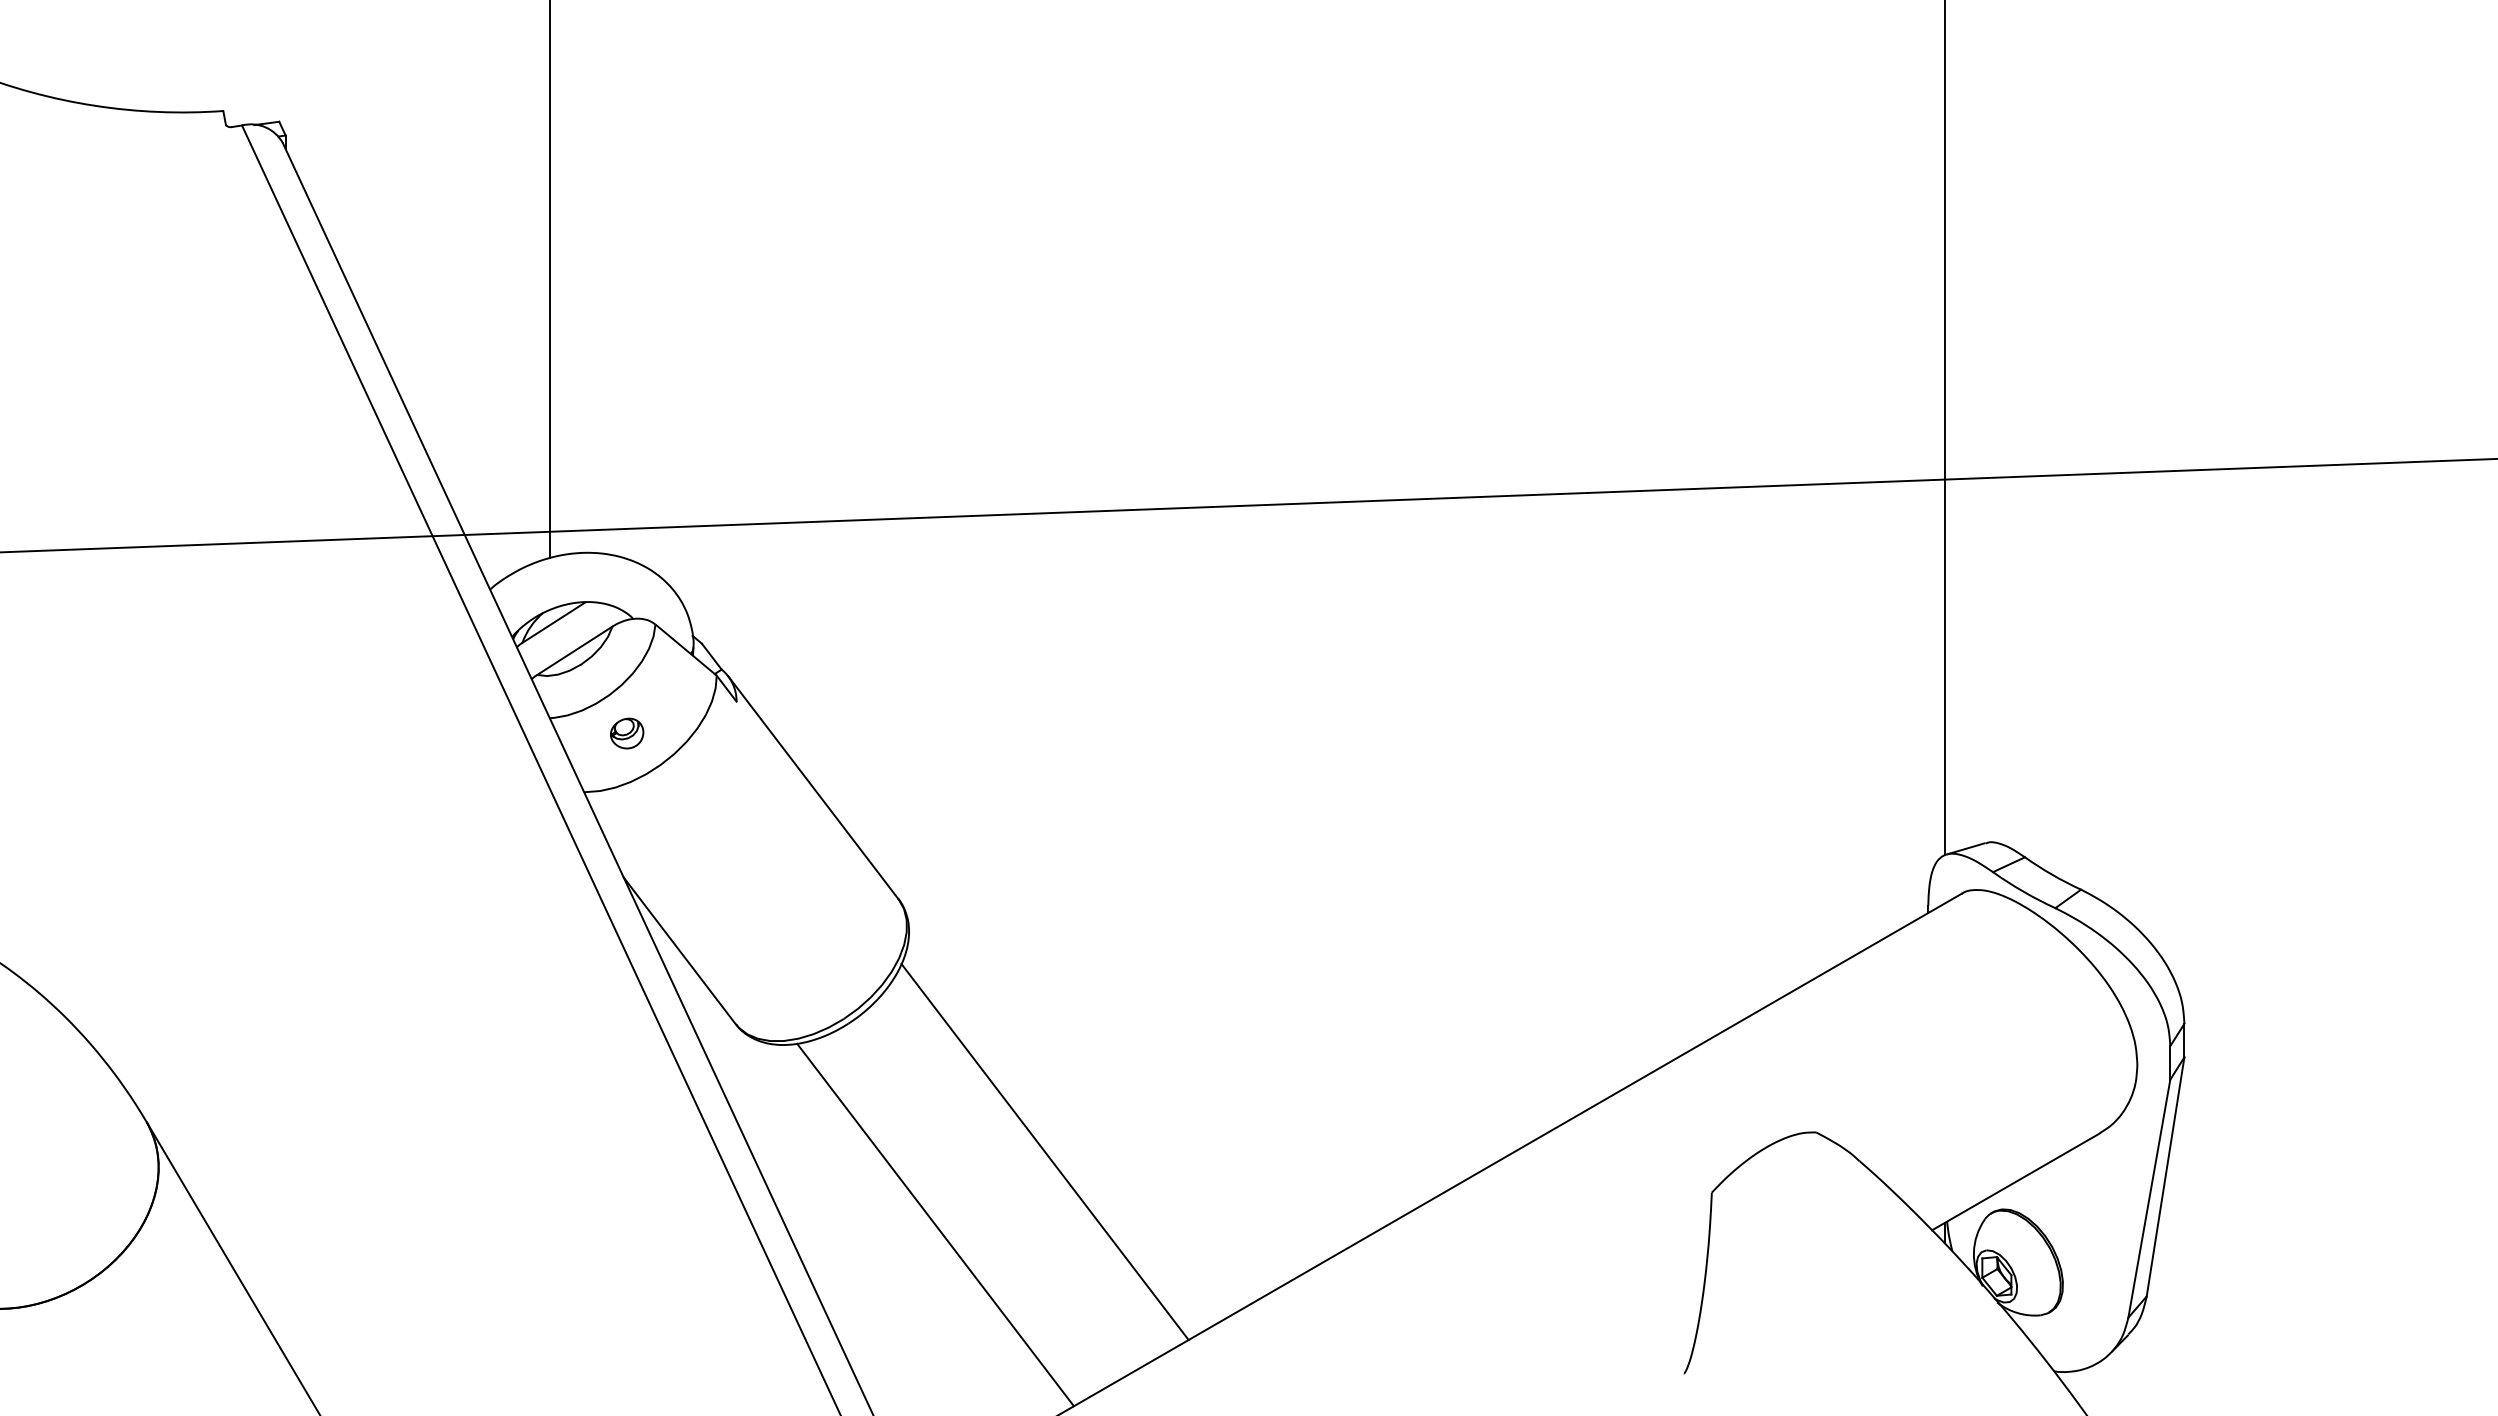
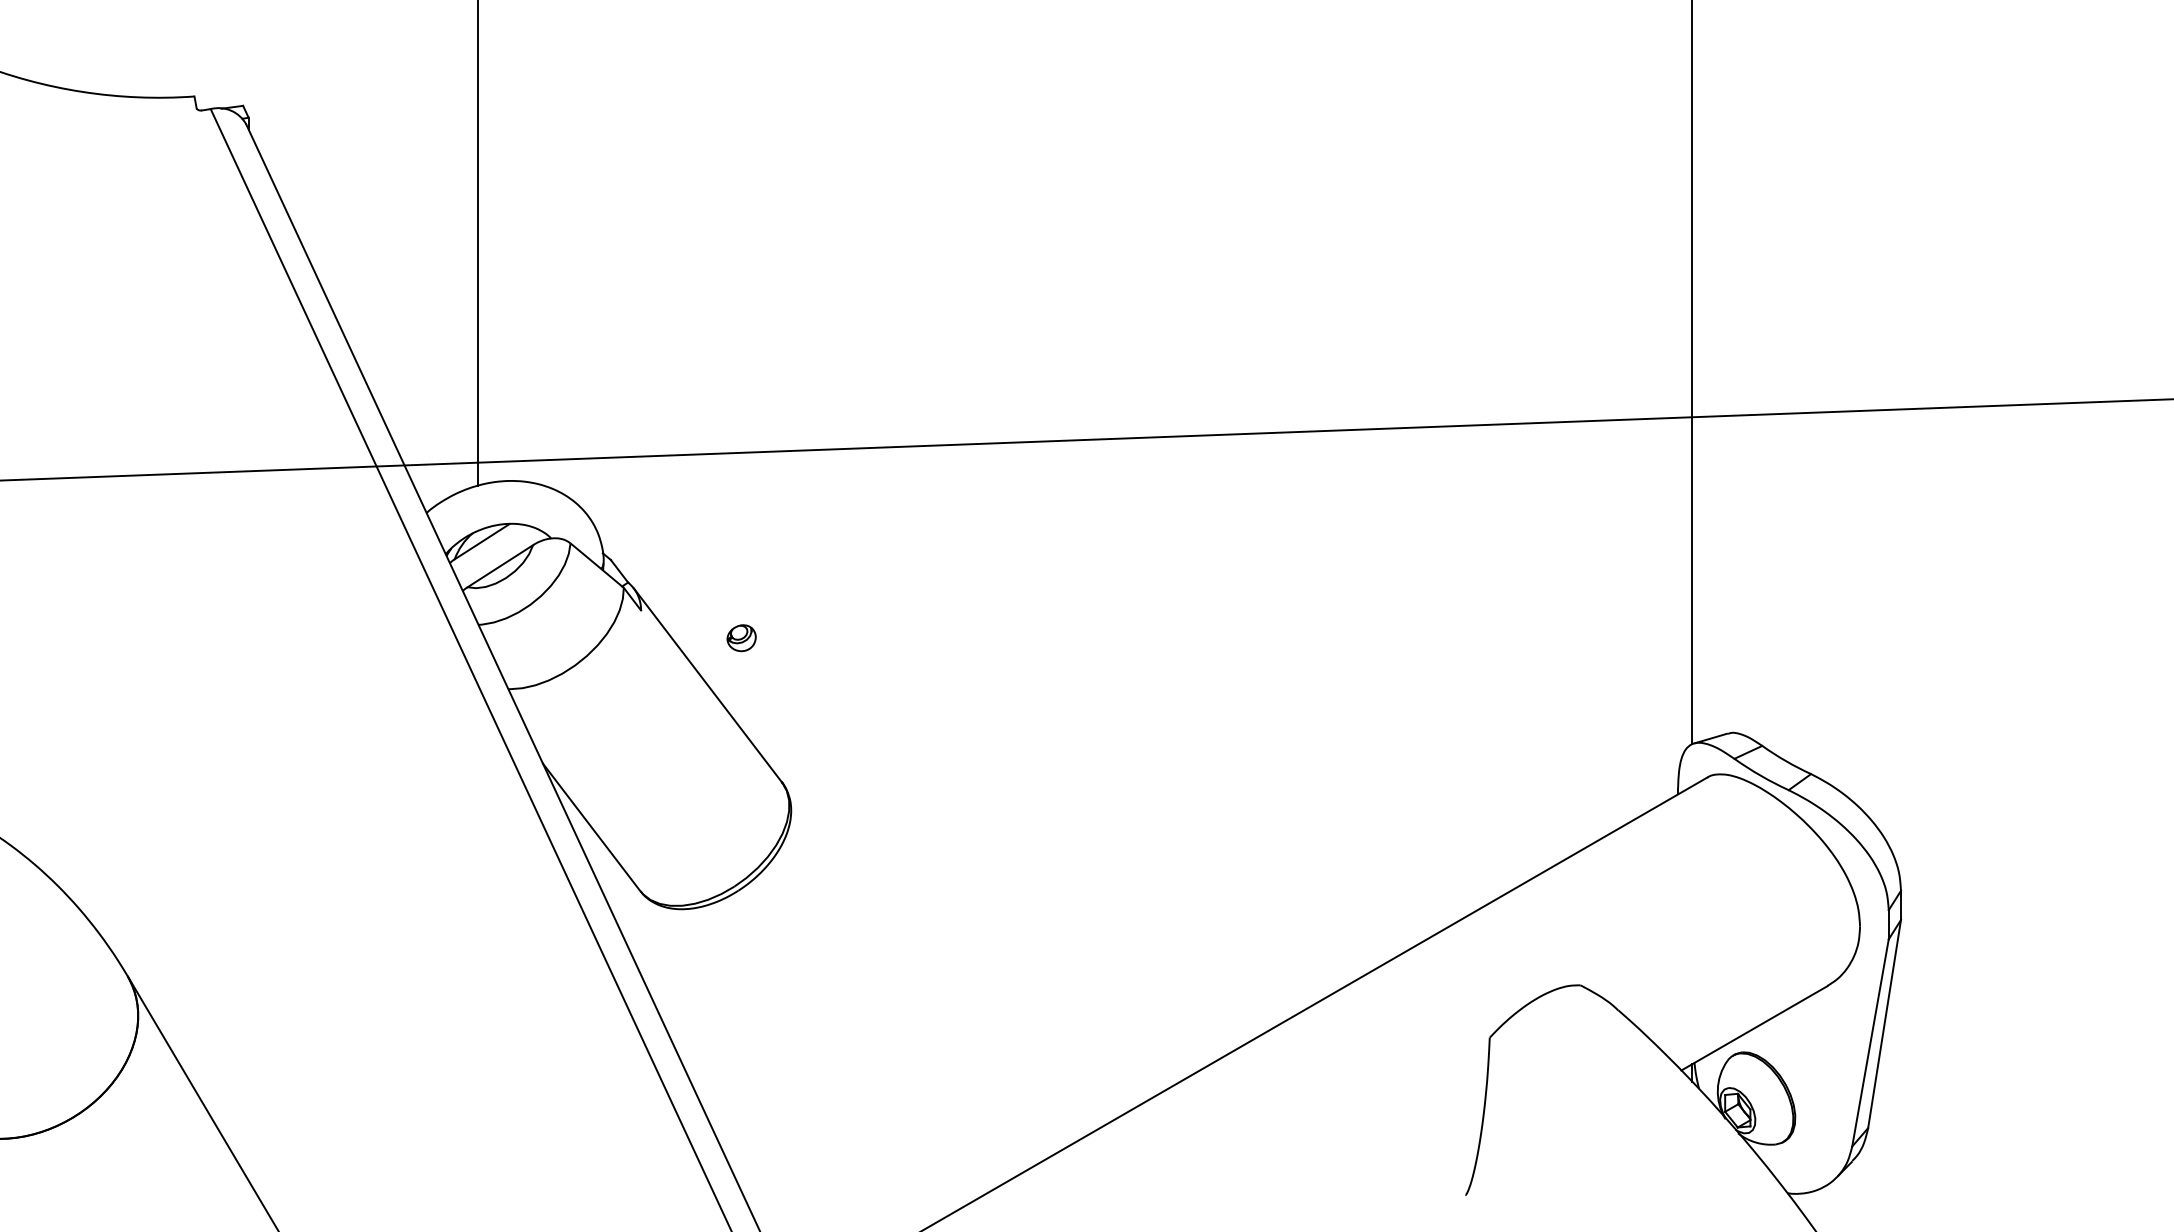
part: (627, 733) -> (741, 638), moved
line: (1044, 1151) -> (909, 1001), removed
line: (935, 1224) -> (814, 1065), removed

